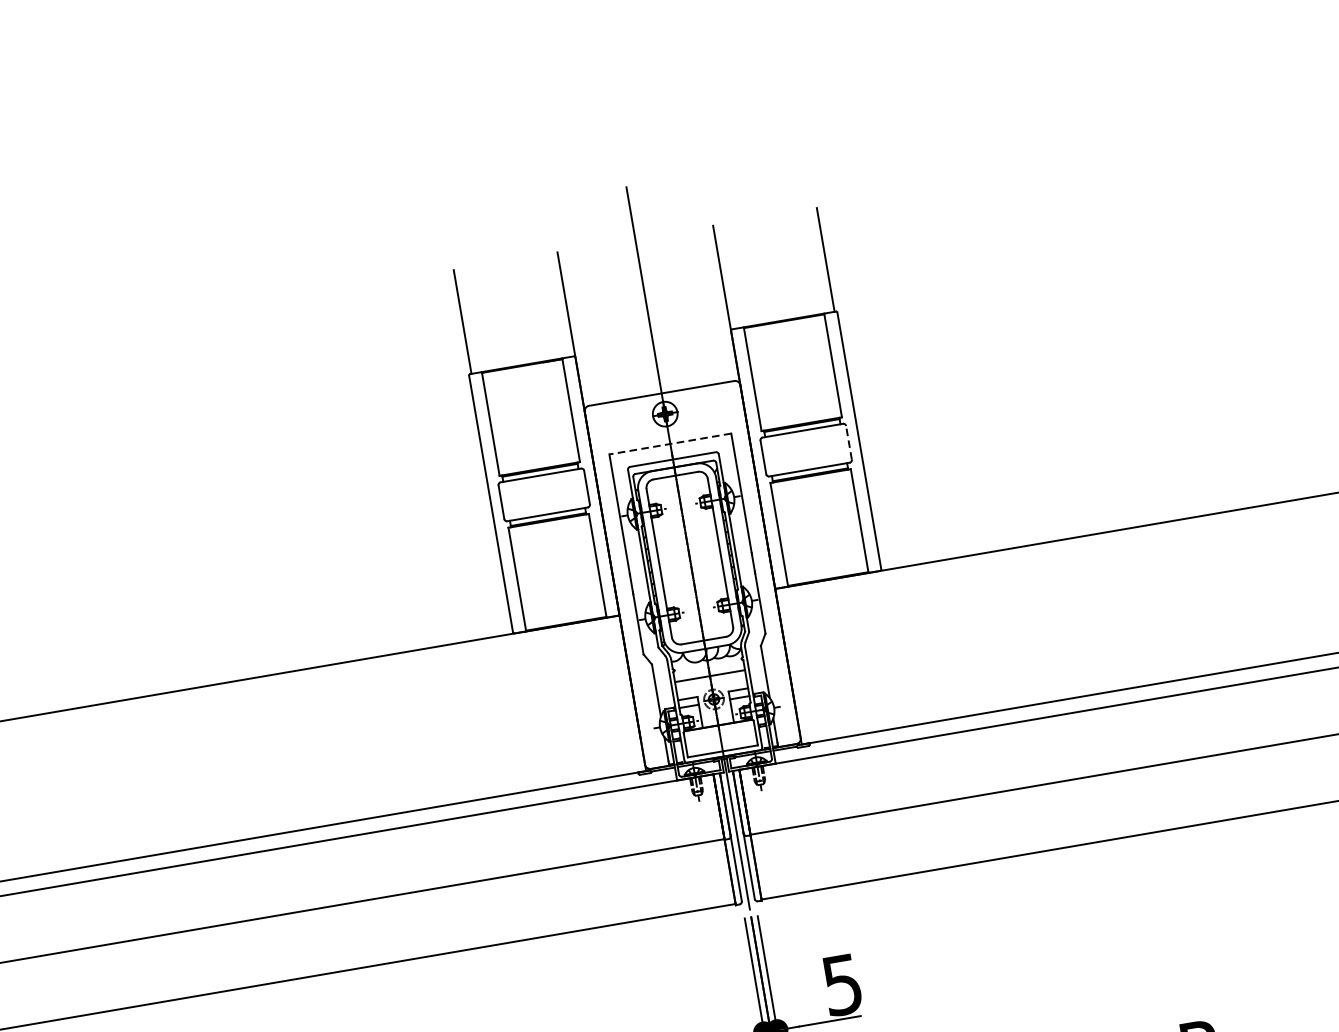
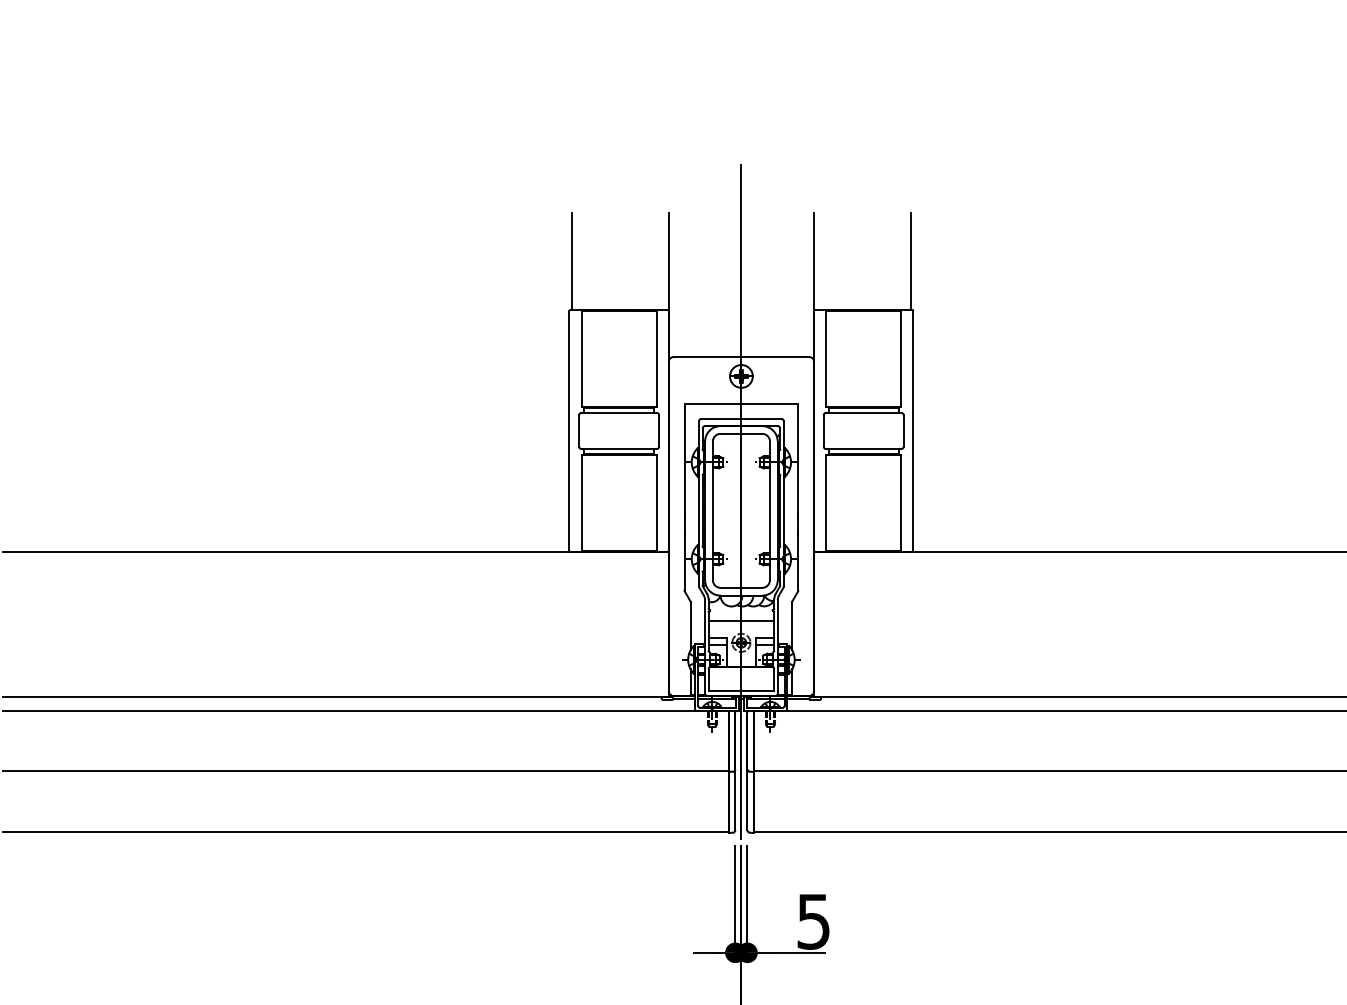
line: (848, 442) -> (903, 430), dashed -> solid
line: (670, 444) -> (741, 404), dashed -> solid

